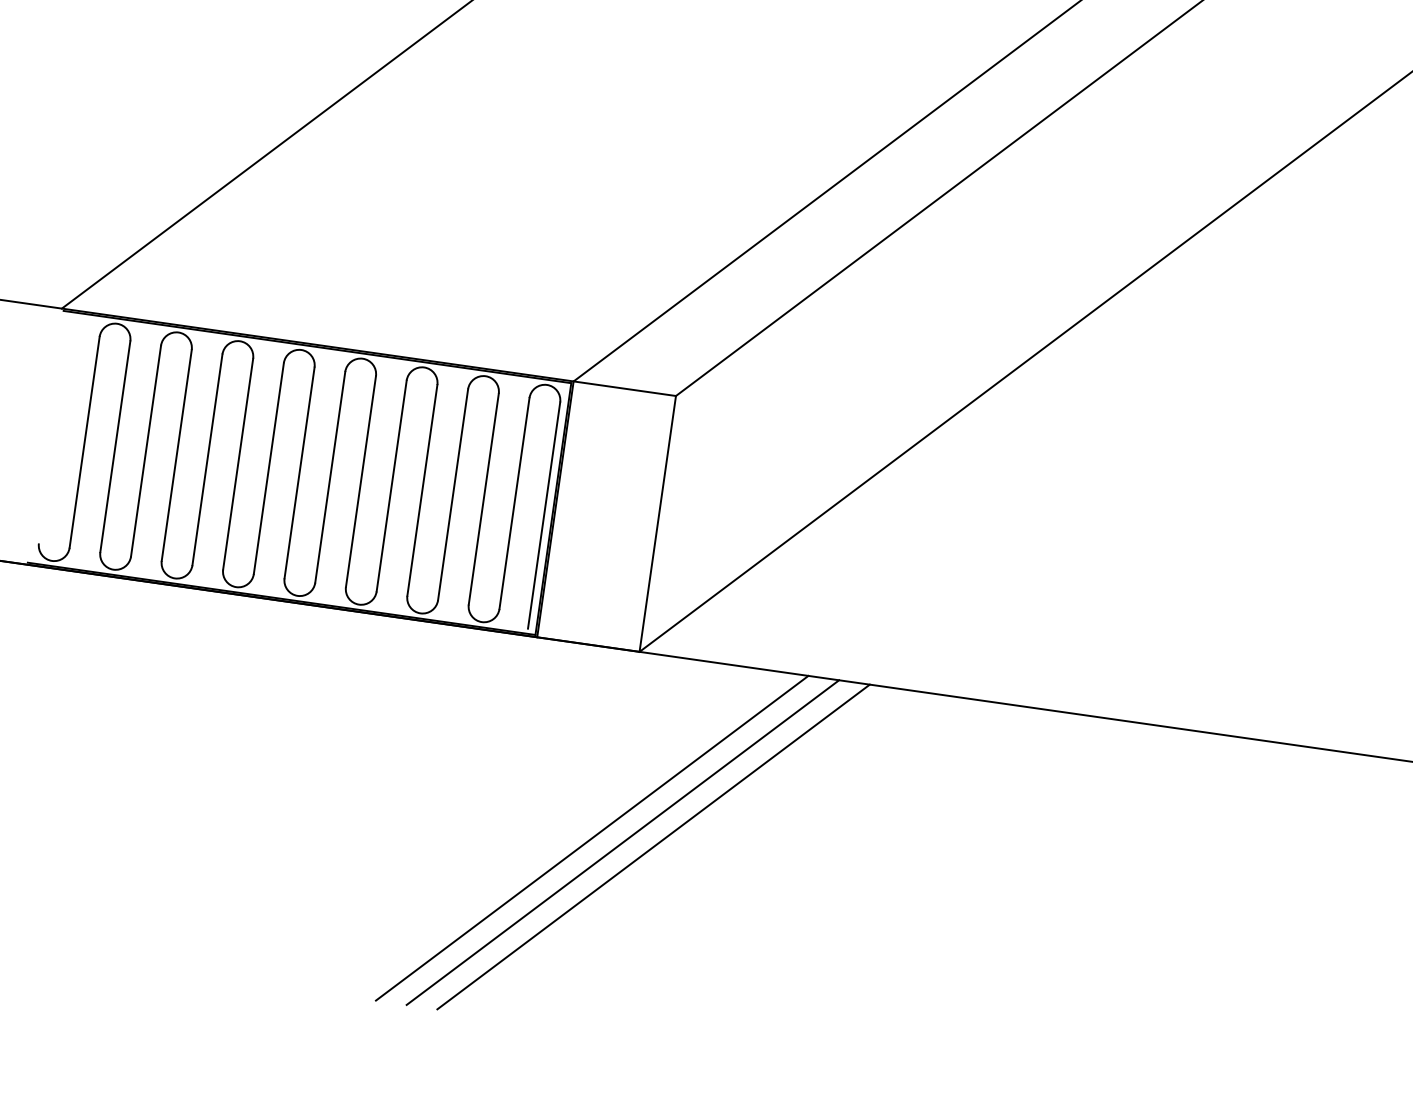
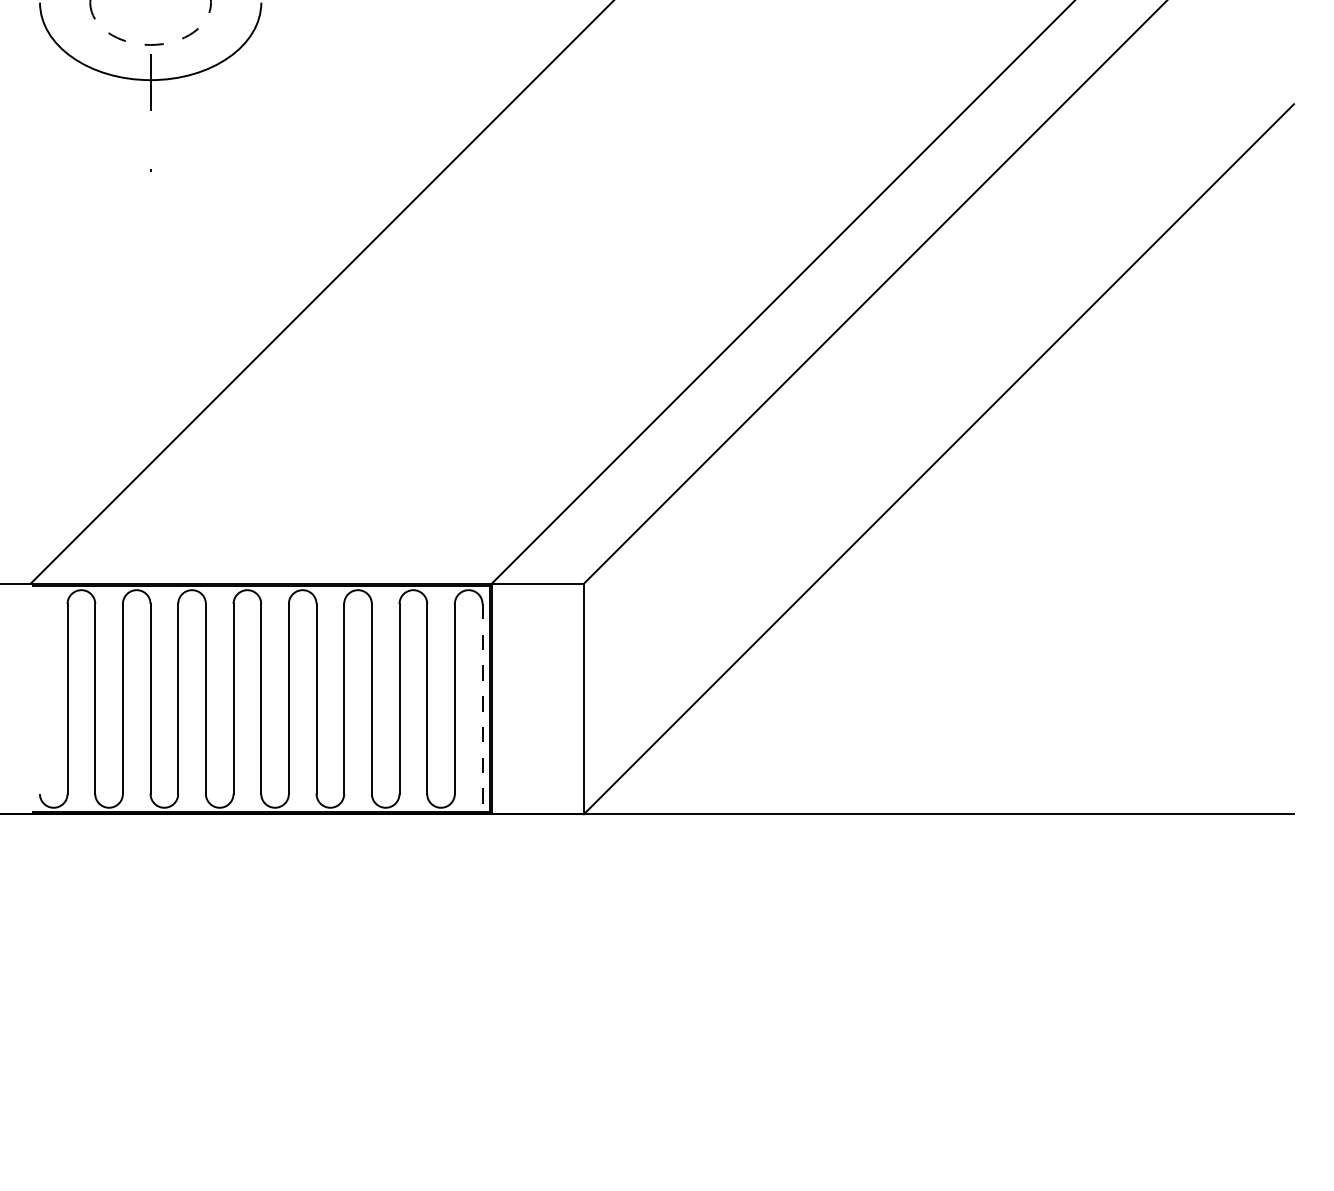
line: (544, 515) -> (482, 705), solid -> dashed
line: (592, 837) -> (565, 984), removed
line: (622, 842) -> (592, 984), removed
line: (653, 846) -> (620, 984), removed

